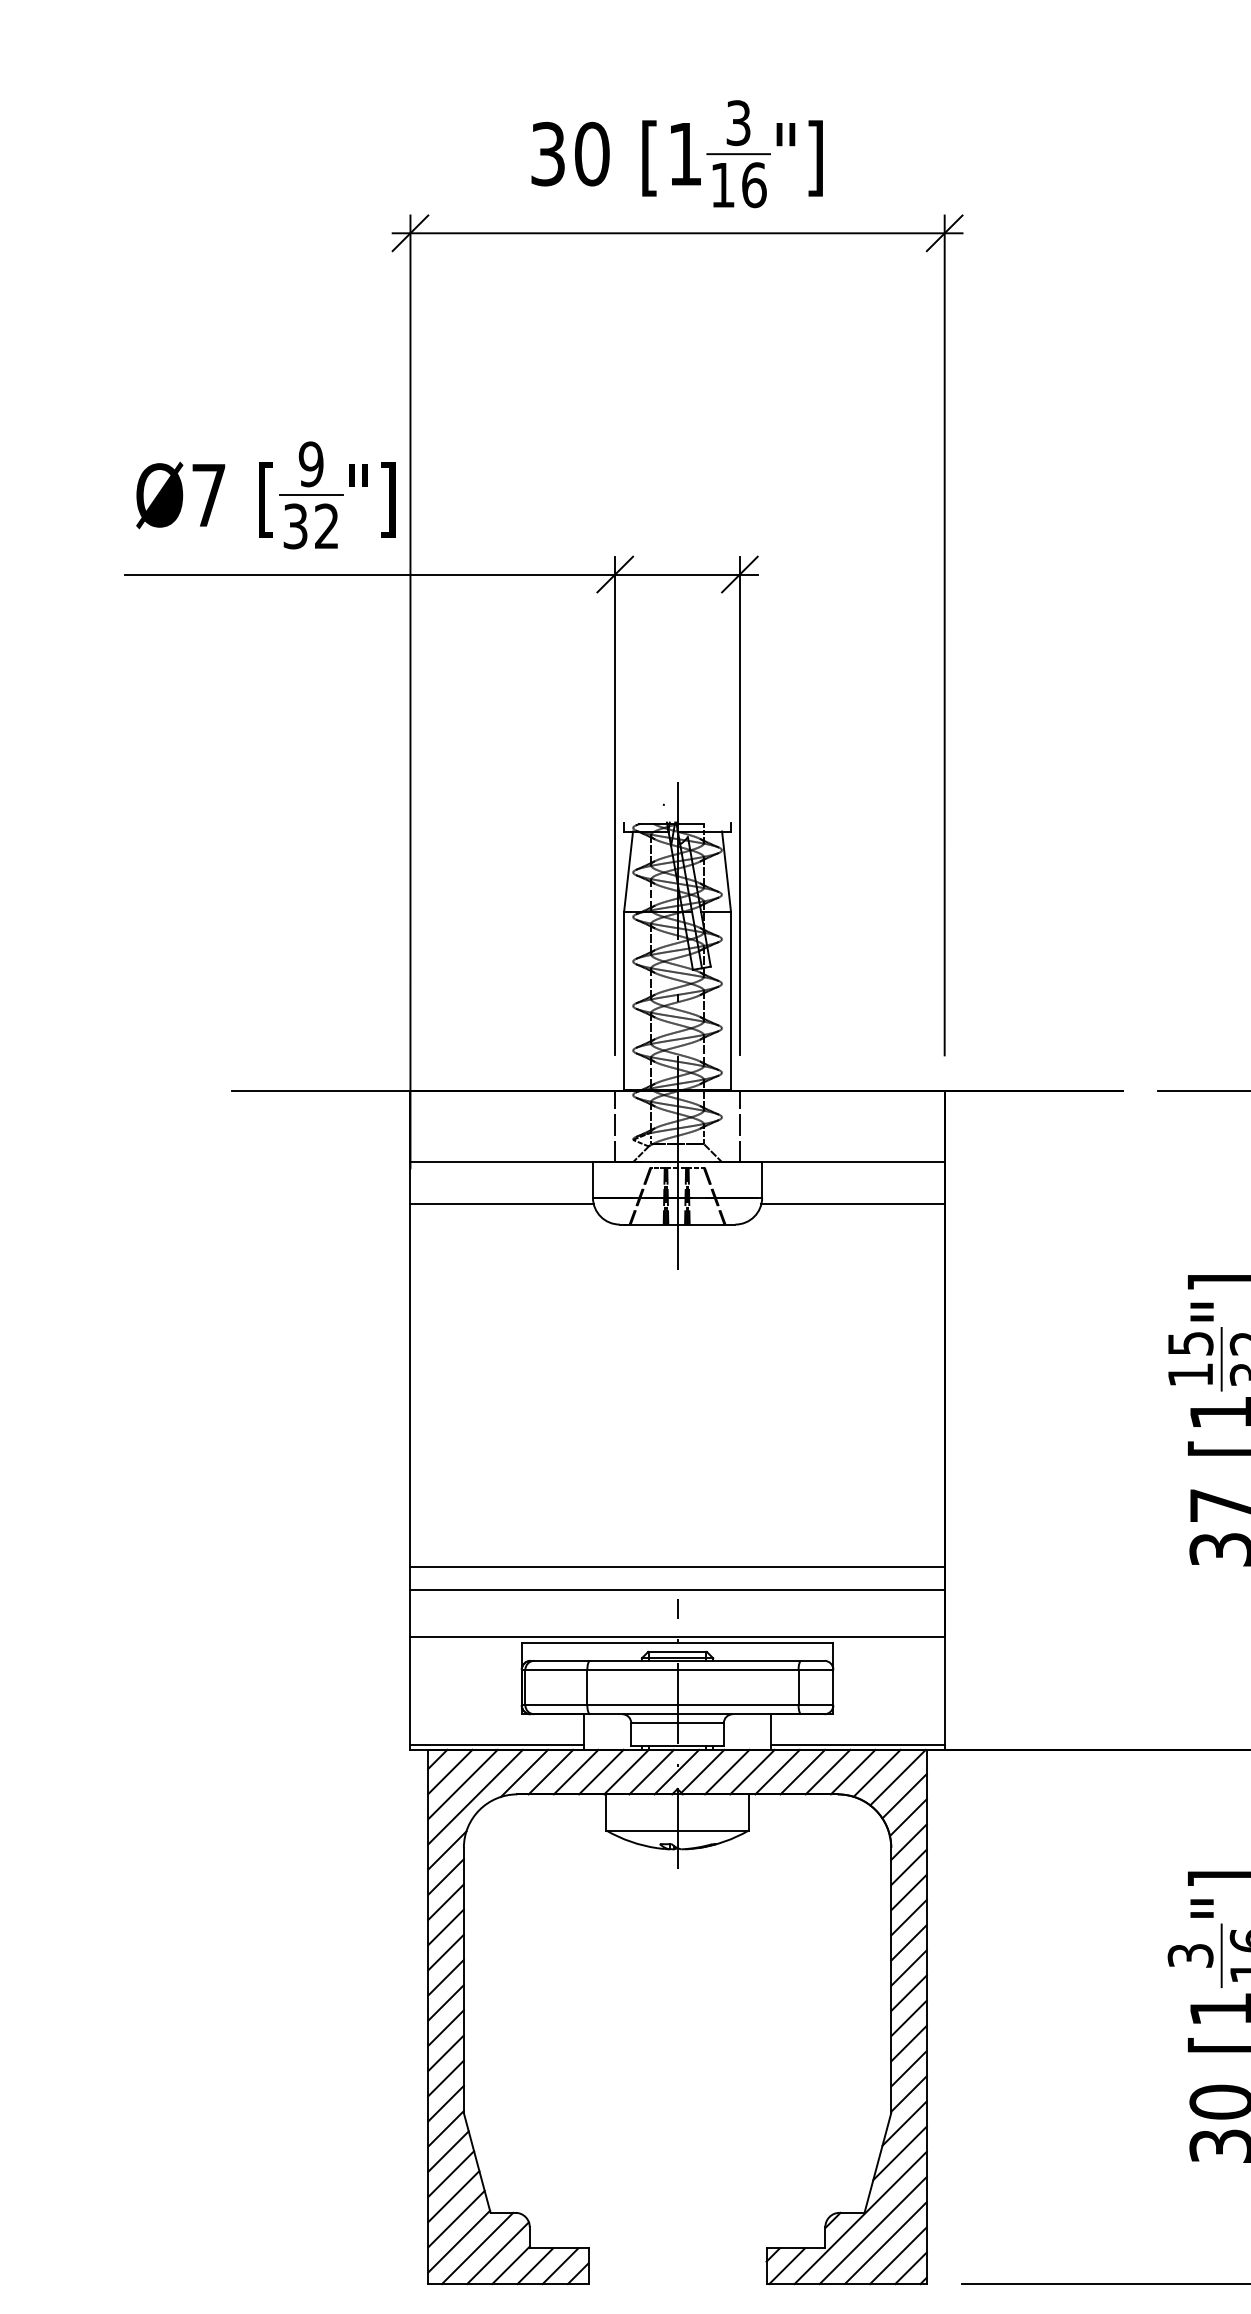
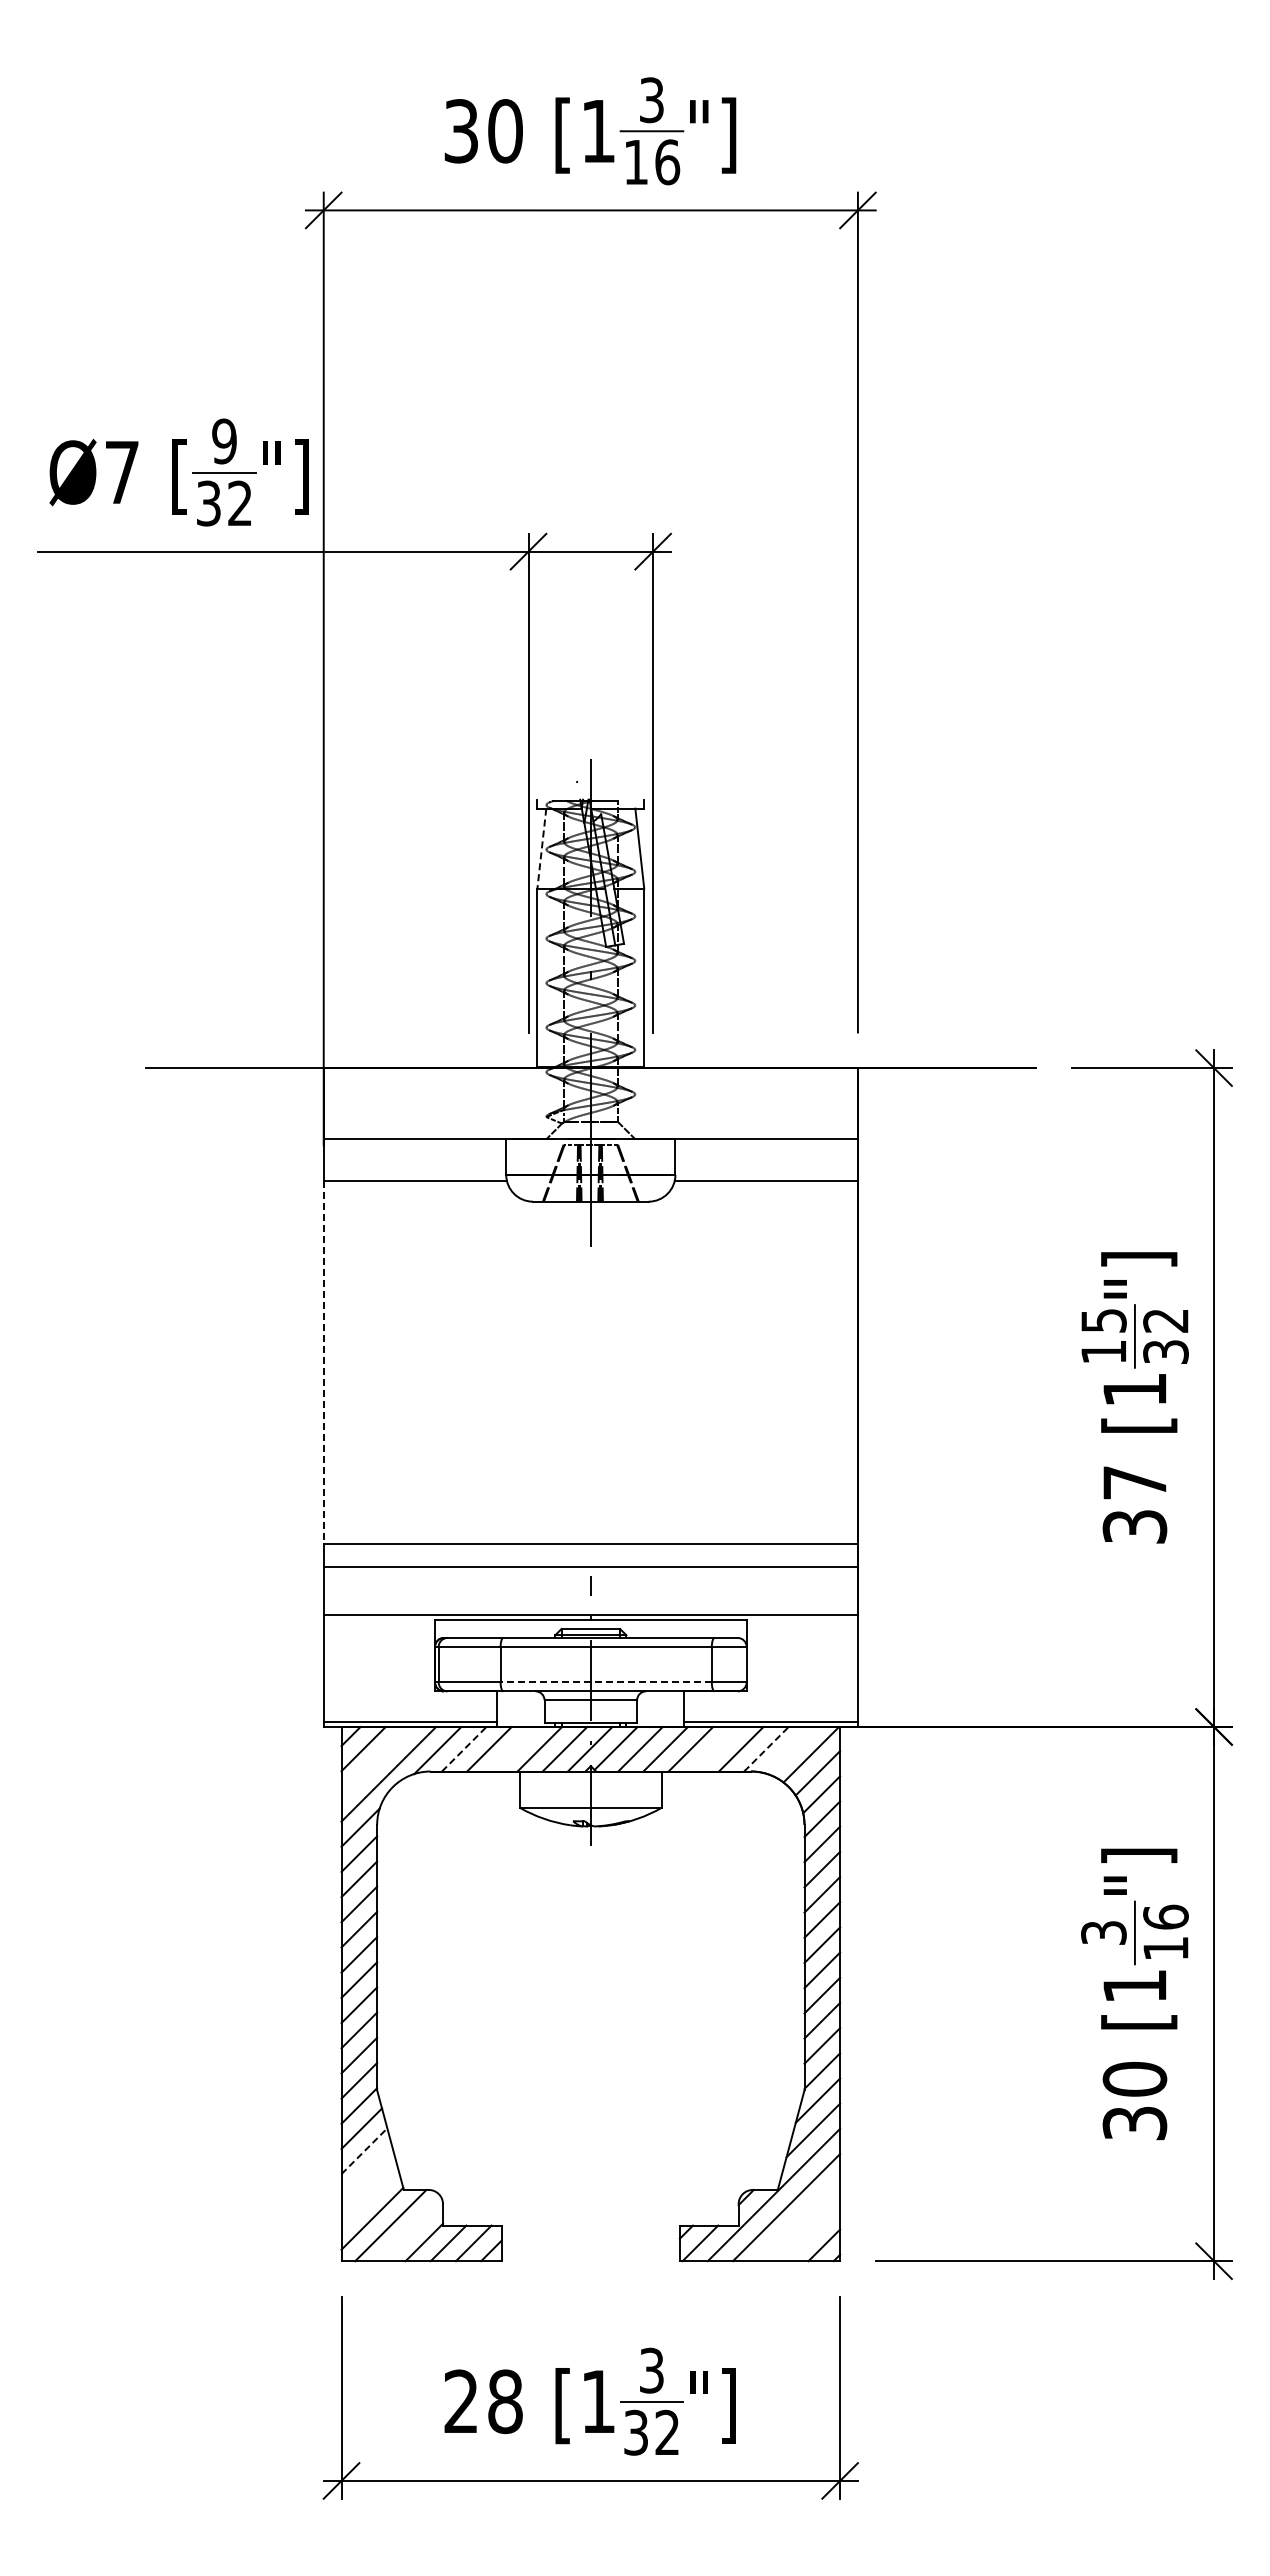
line: (628, 872) -> (541, 849), solid -> dashed
line: (615, 1126) -> (528, 1103), removed
line: (740, 1126) -> (653, 1103), removed
line: (410, 1386) -> (323, 1363), solid -> dashed
line: (693, 1705) -> (606, 1682), solid -> dashed
line: (551, 1771) -> (464, 1748), solid -> dashed
line: (601, 1771) -> (514, 1748), removed
line: (802, 1771) -> (715, 1748), removed
line: (853, 1771) -> (766, 1748), solid -> dashed
line: (876, 1772) -> (789, 1749), removed
line: (462, 1784) -> (375, 1761), removed
line: (451, 2173) -> (364, 2150), solid -> dashed
line: (453, 2196) -> (366, 2173), removed
line: (456, 2219) -> (369, 2196), removed
line: (886, 2243) -> (799, 2220), removed
line: (498, 2253) -> (411, 2230), removed
line: (898, 2255) -> (811, 2232), removed

